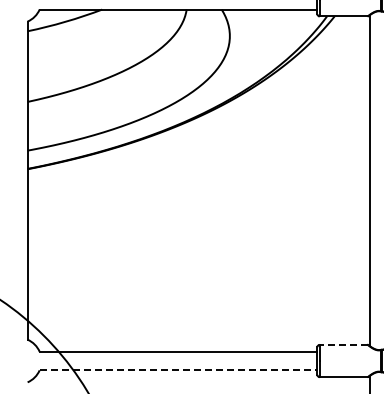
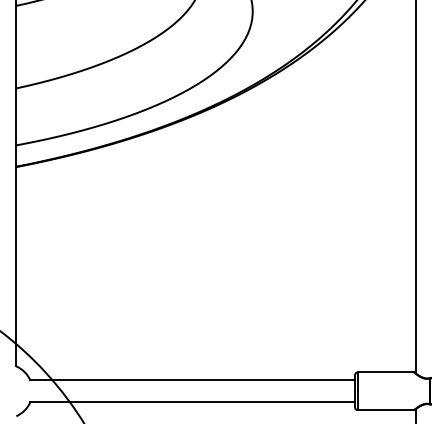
line: (343, 344) -> (385, 371), dashed -> solid
line: (178, 370) -> (192, 402), dashed -> solid

